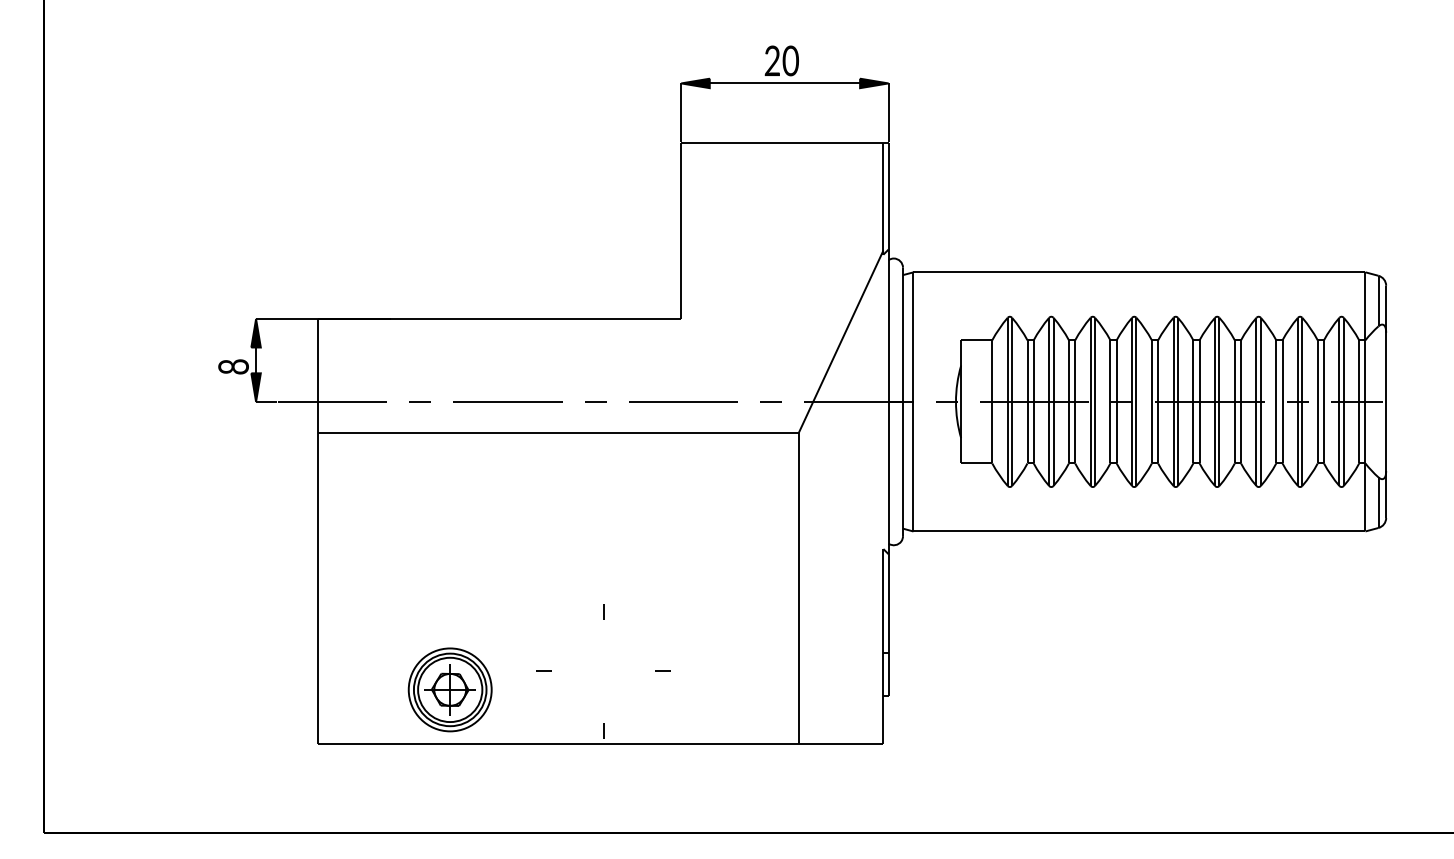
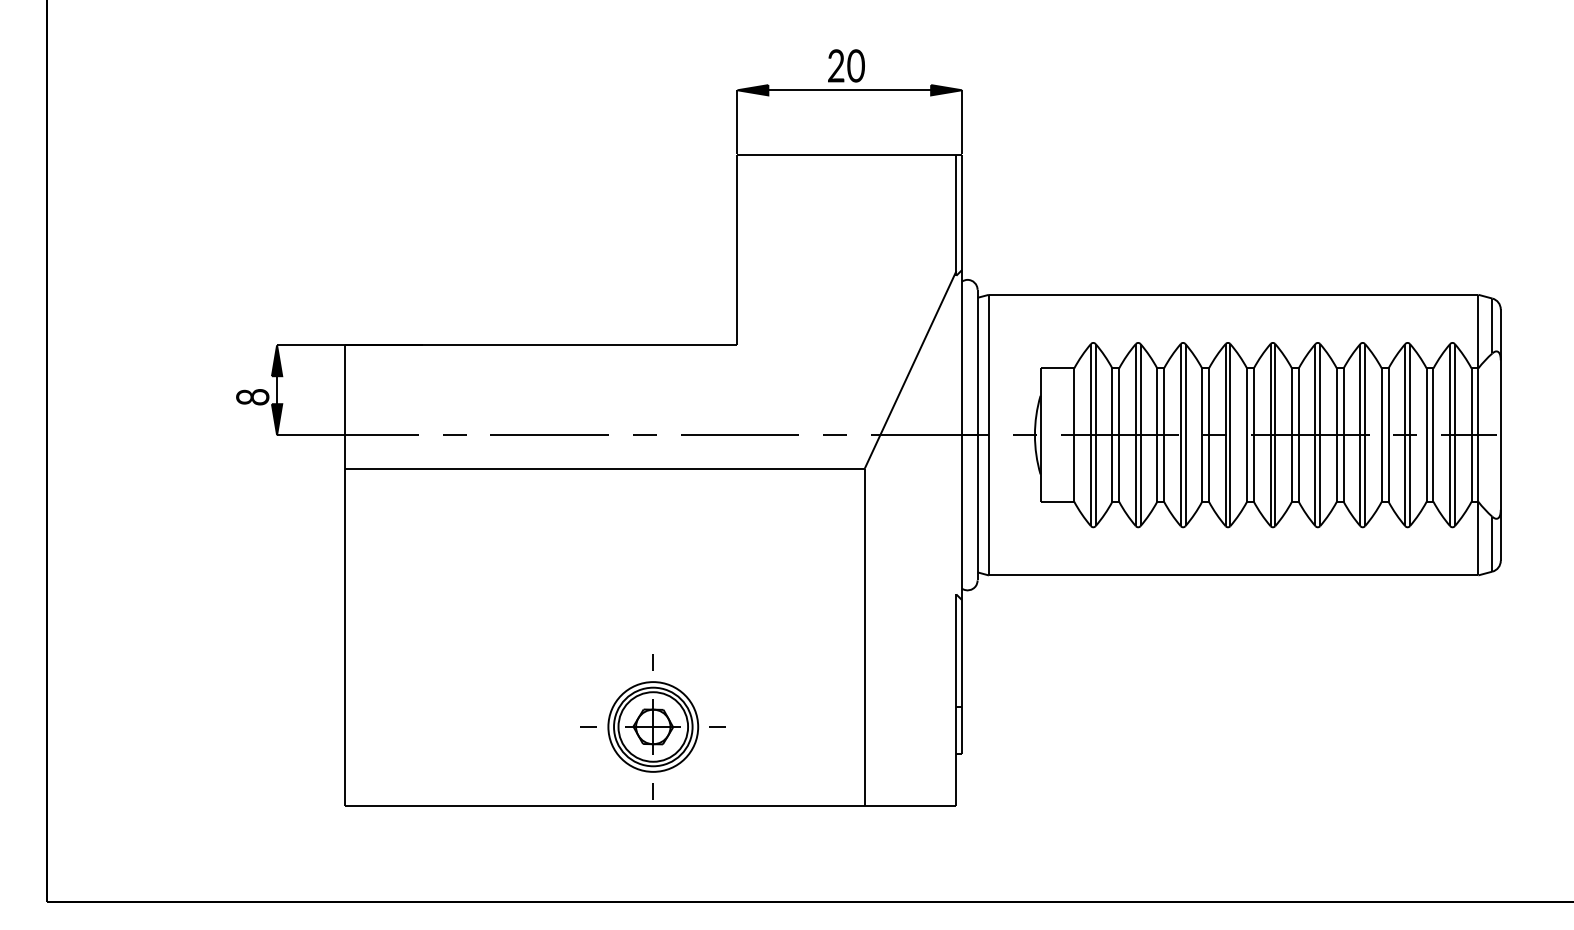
part: (450, 689) -> (653, 726), moved

